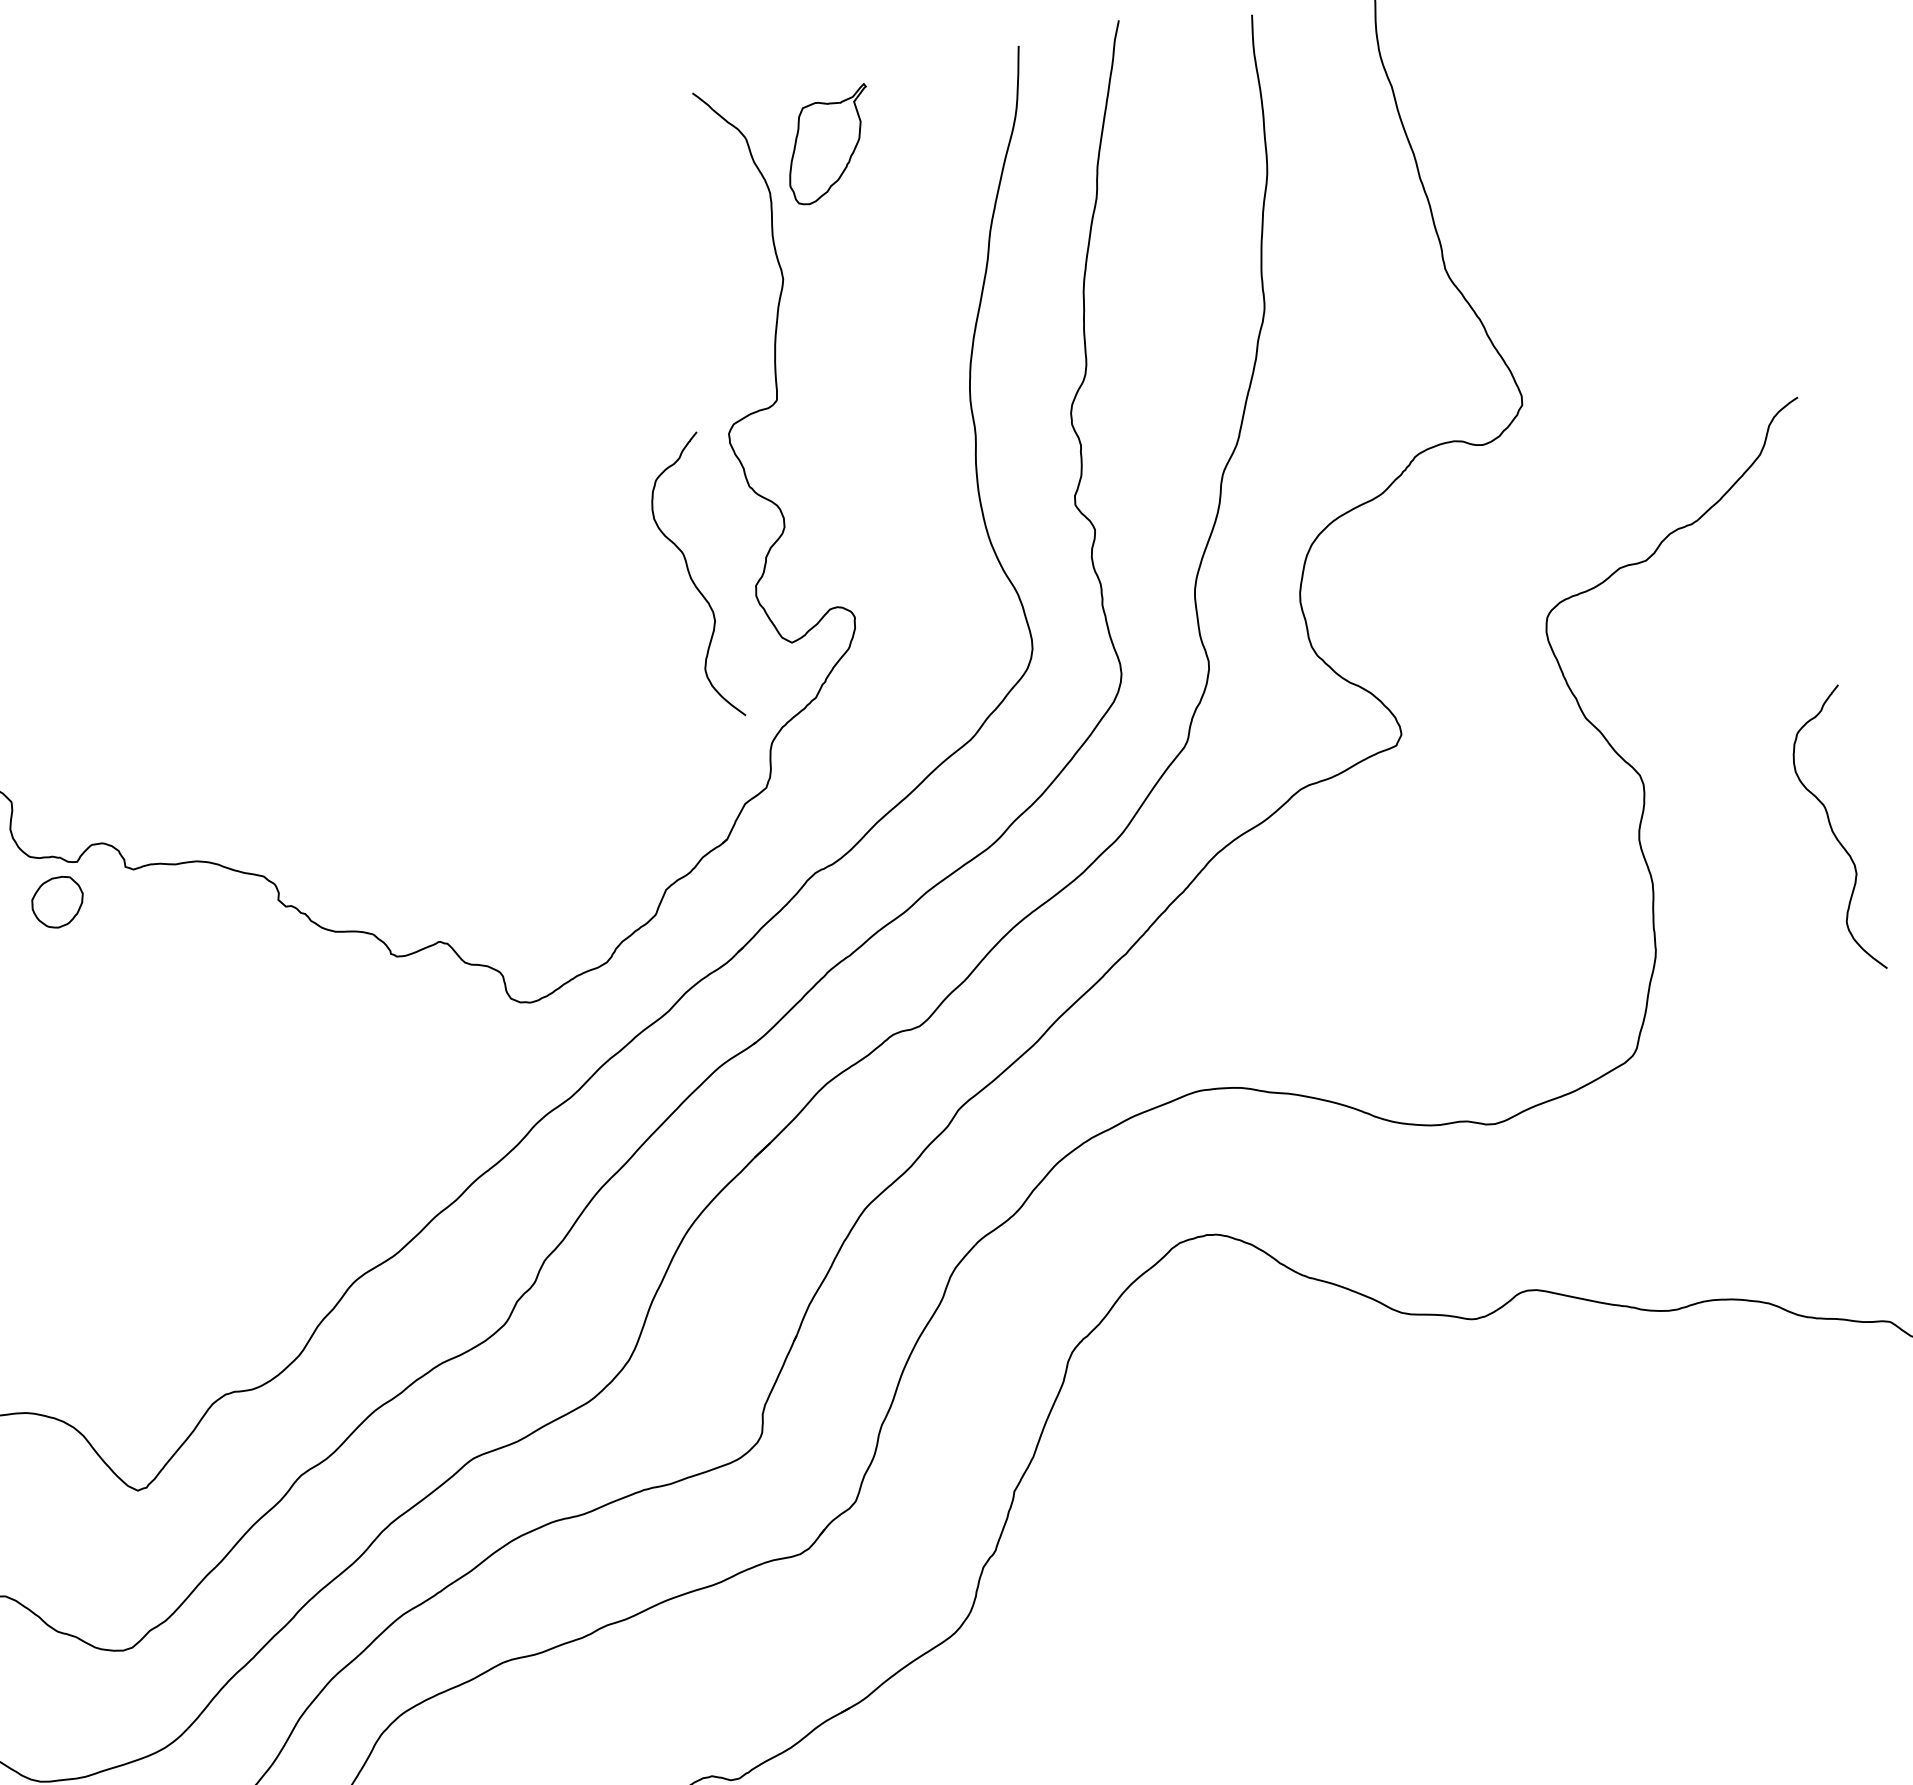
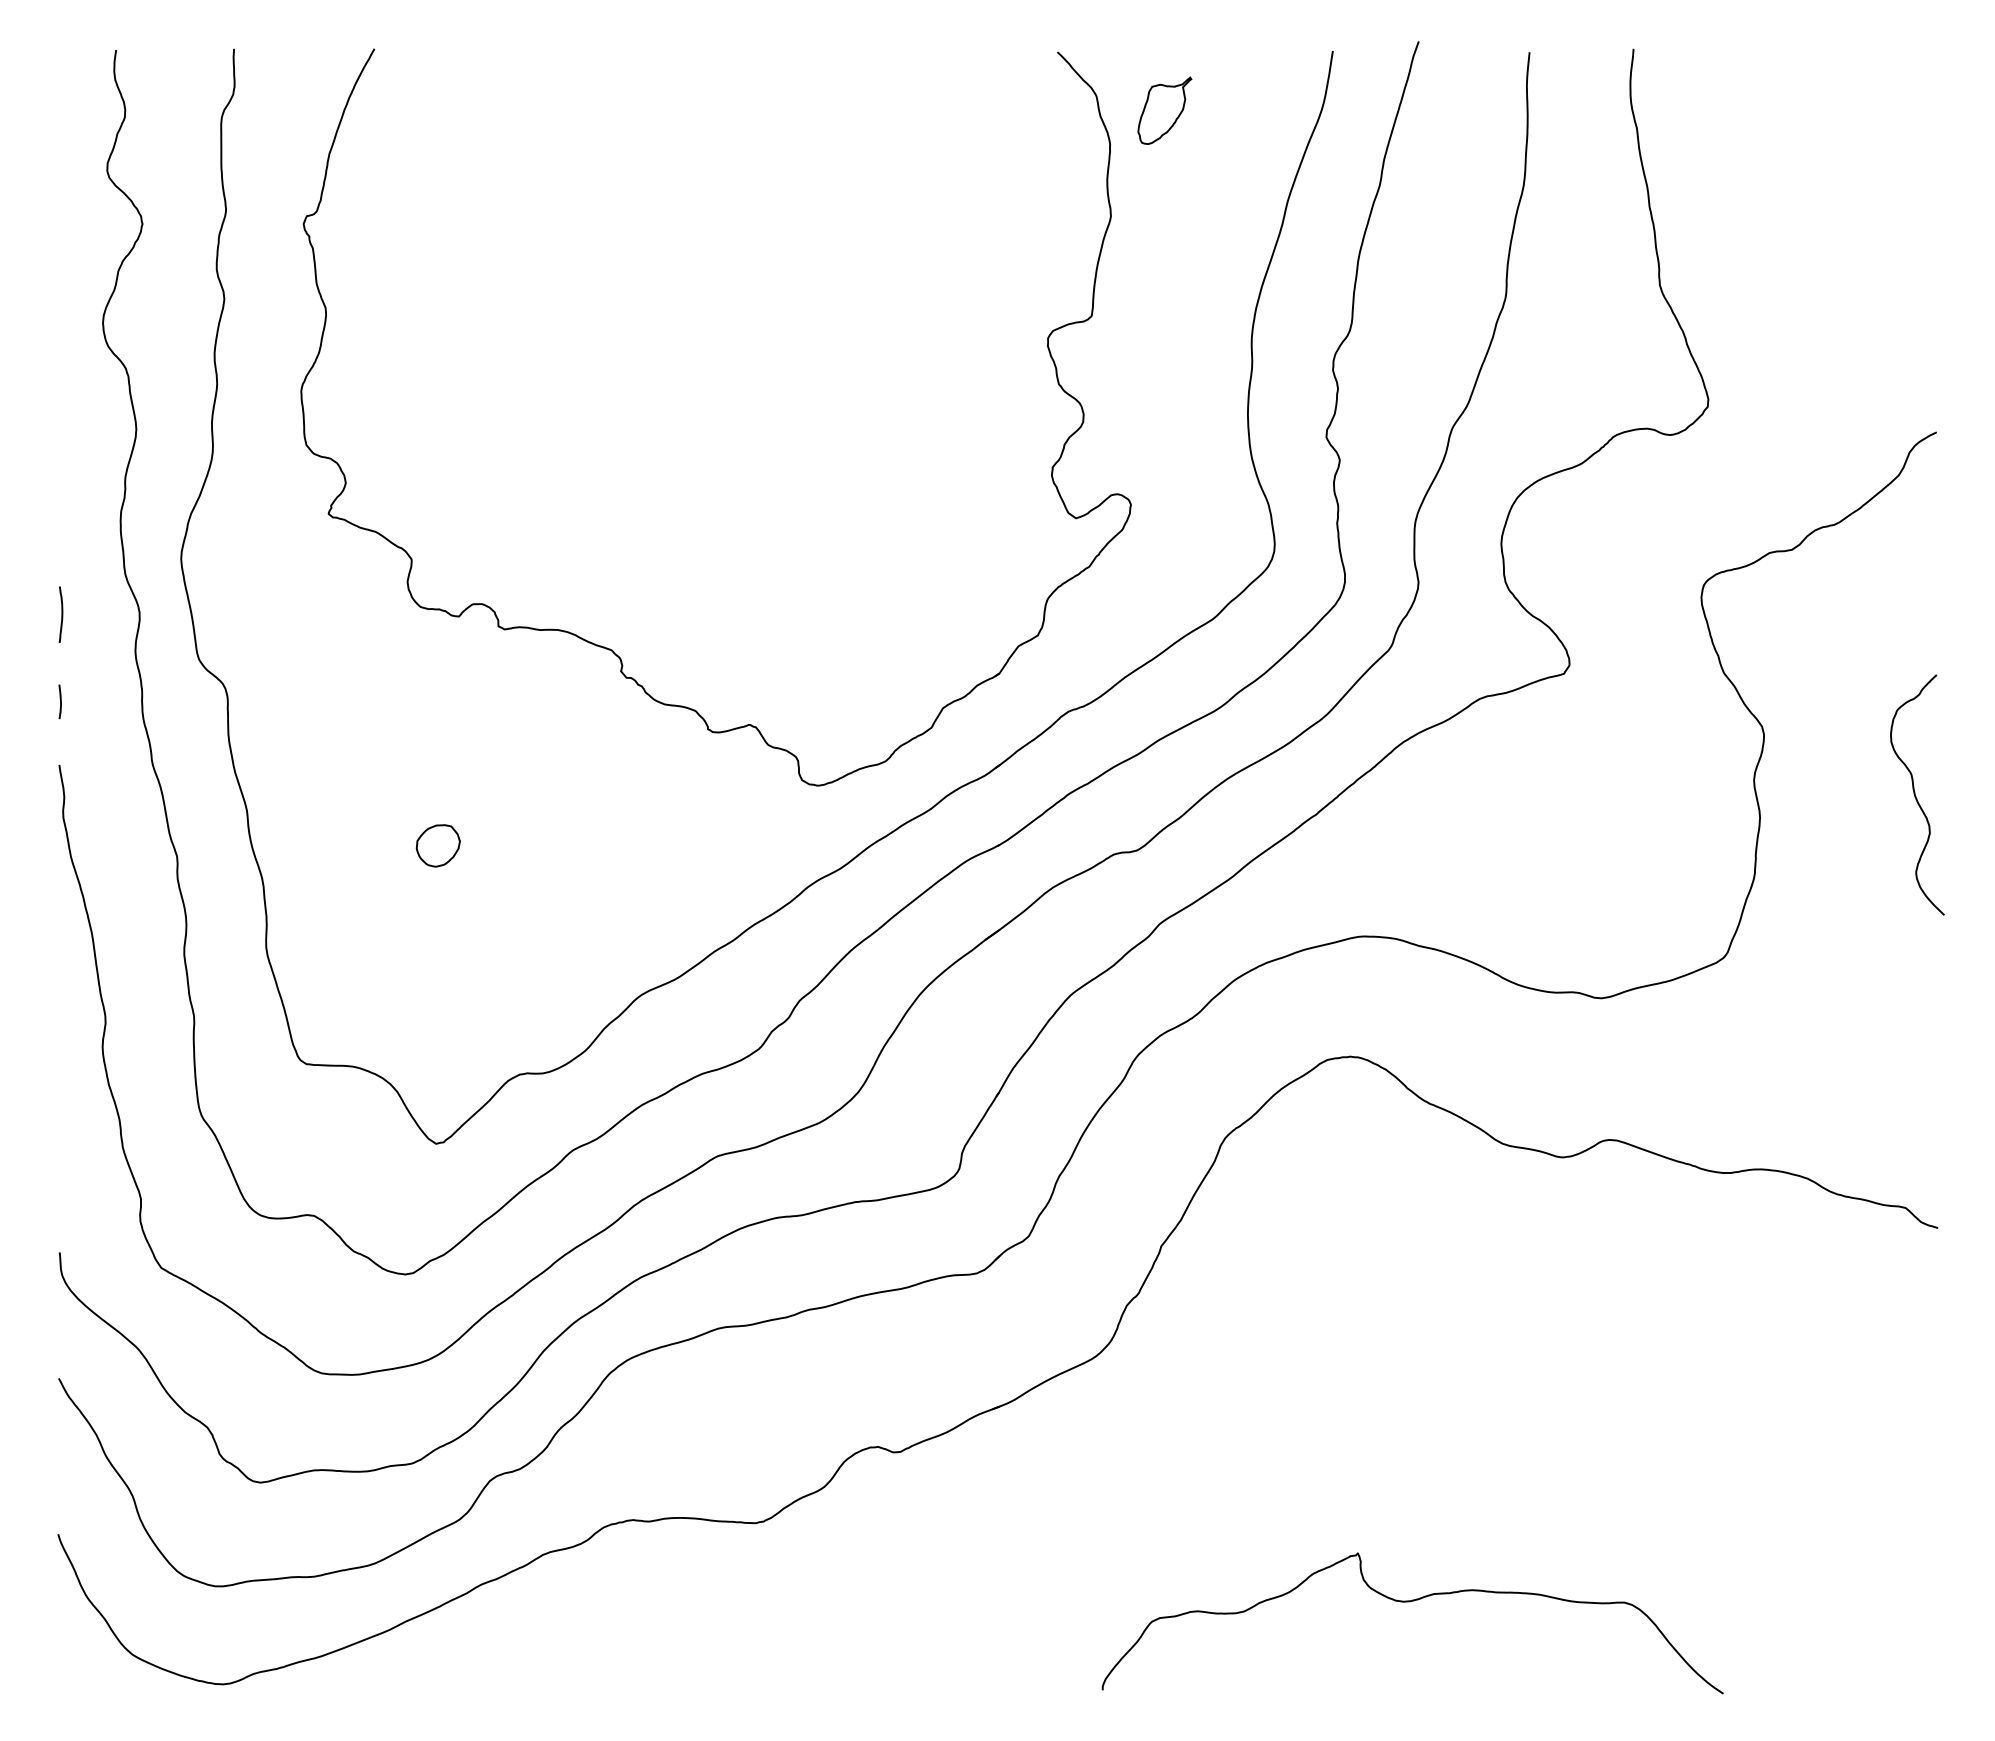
part: (829, 144) -> (1164, 110), size x0.71
curve: (691, 577) -> (1000, 452), removed
part: (56, 902) -> (437, 845), moved

